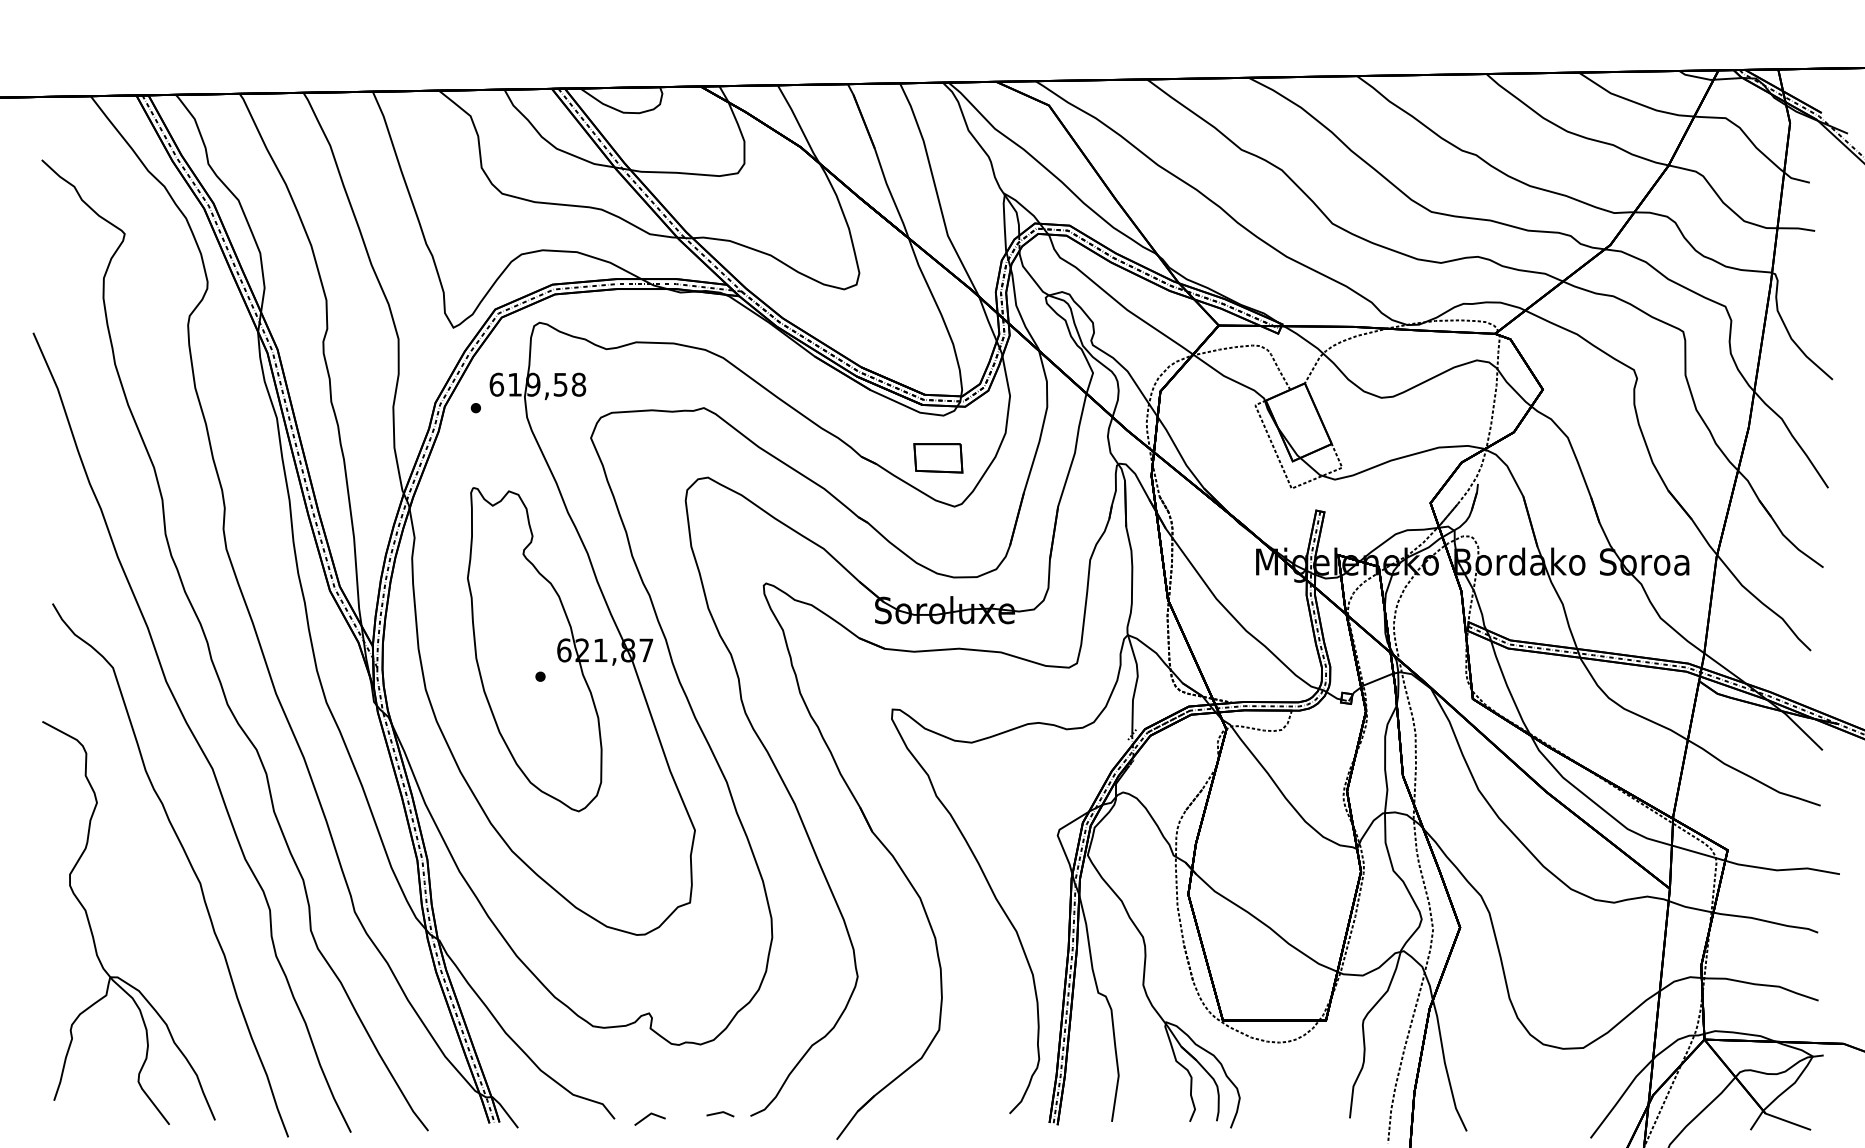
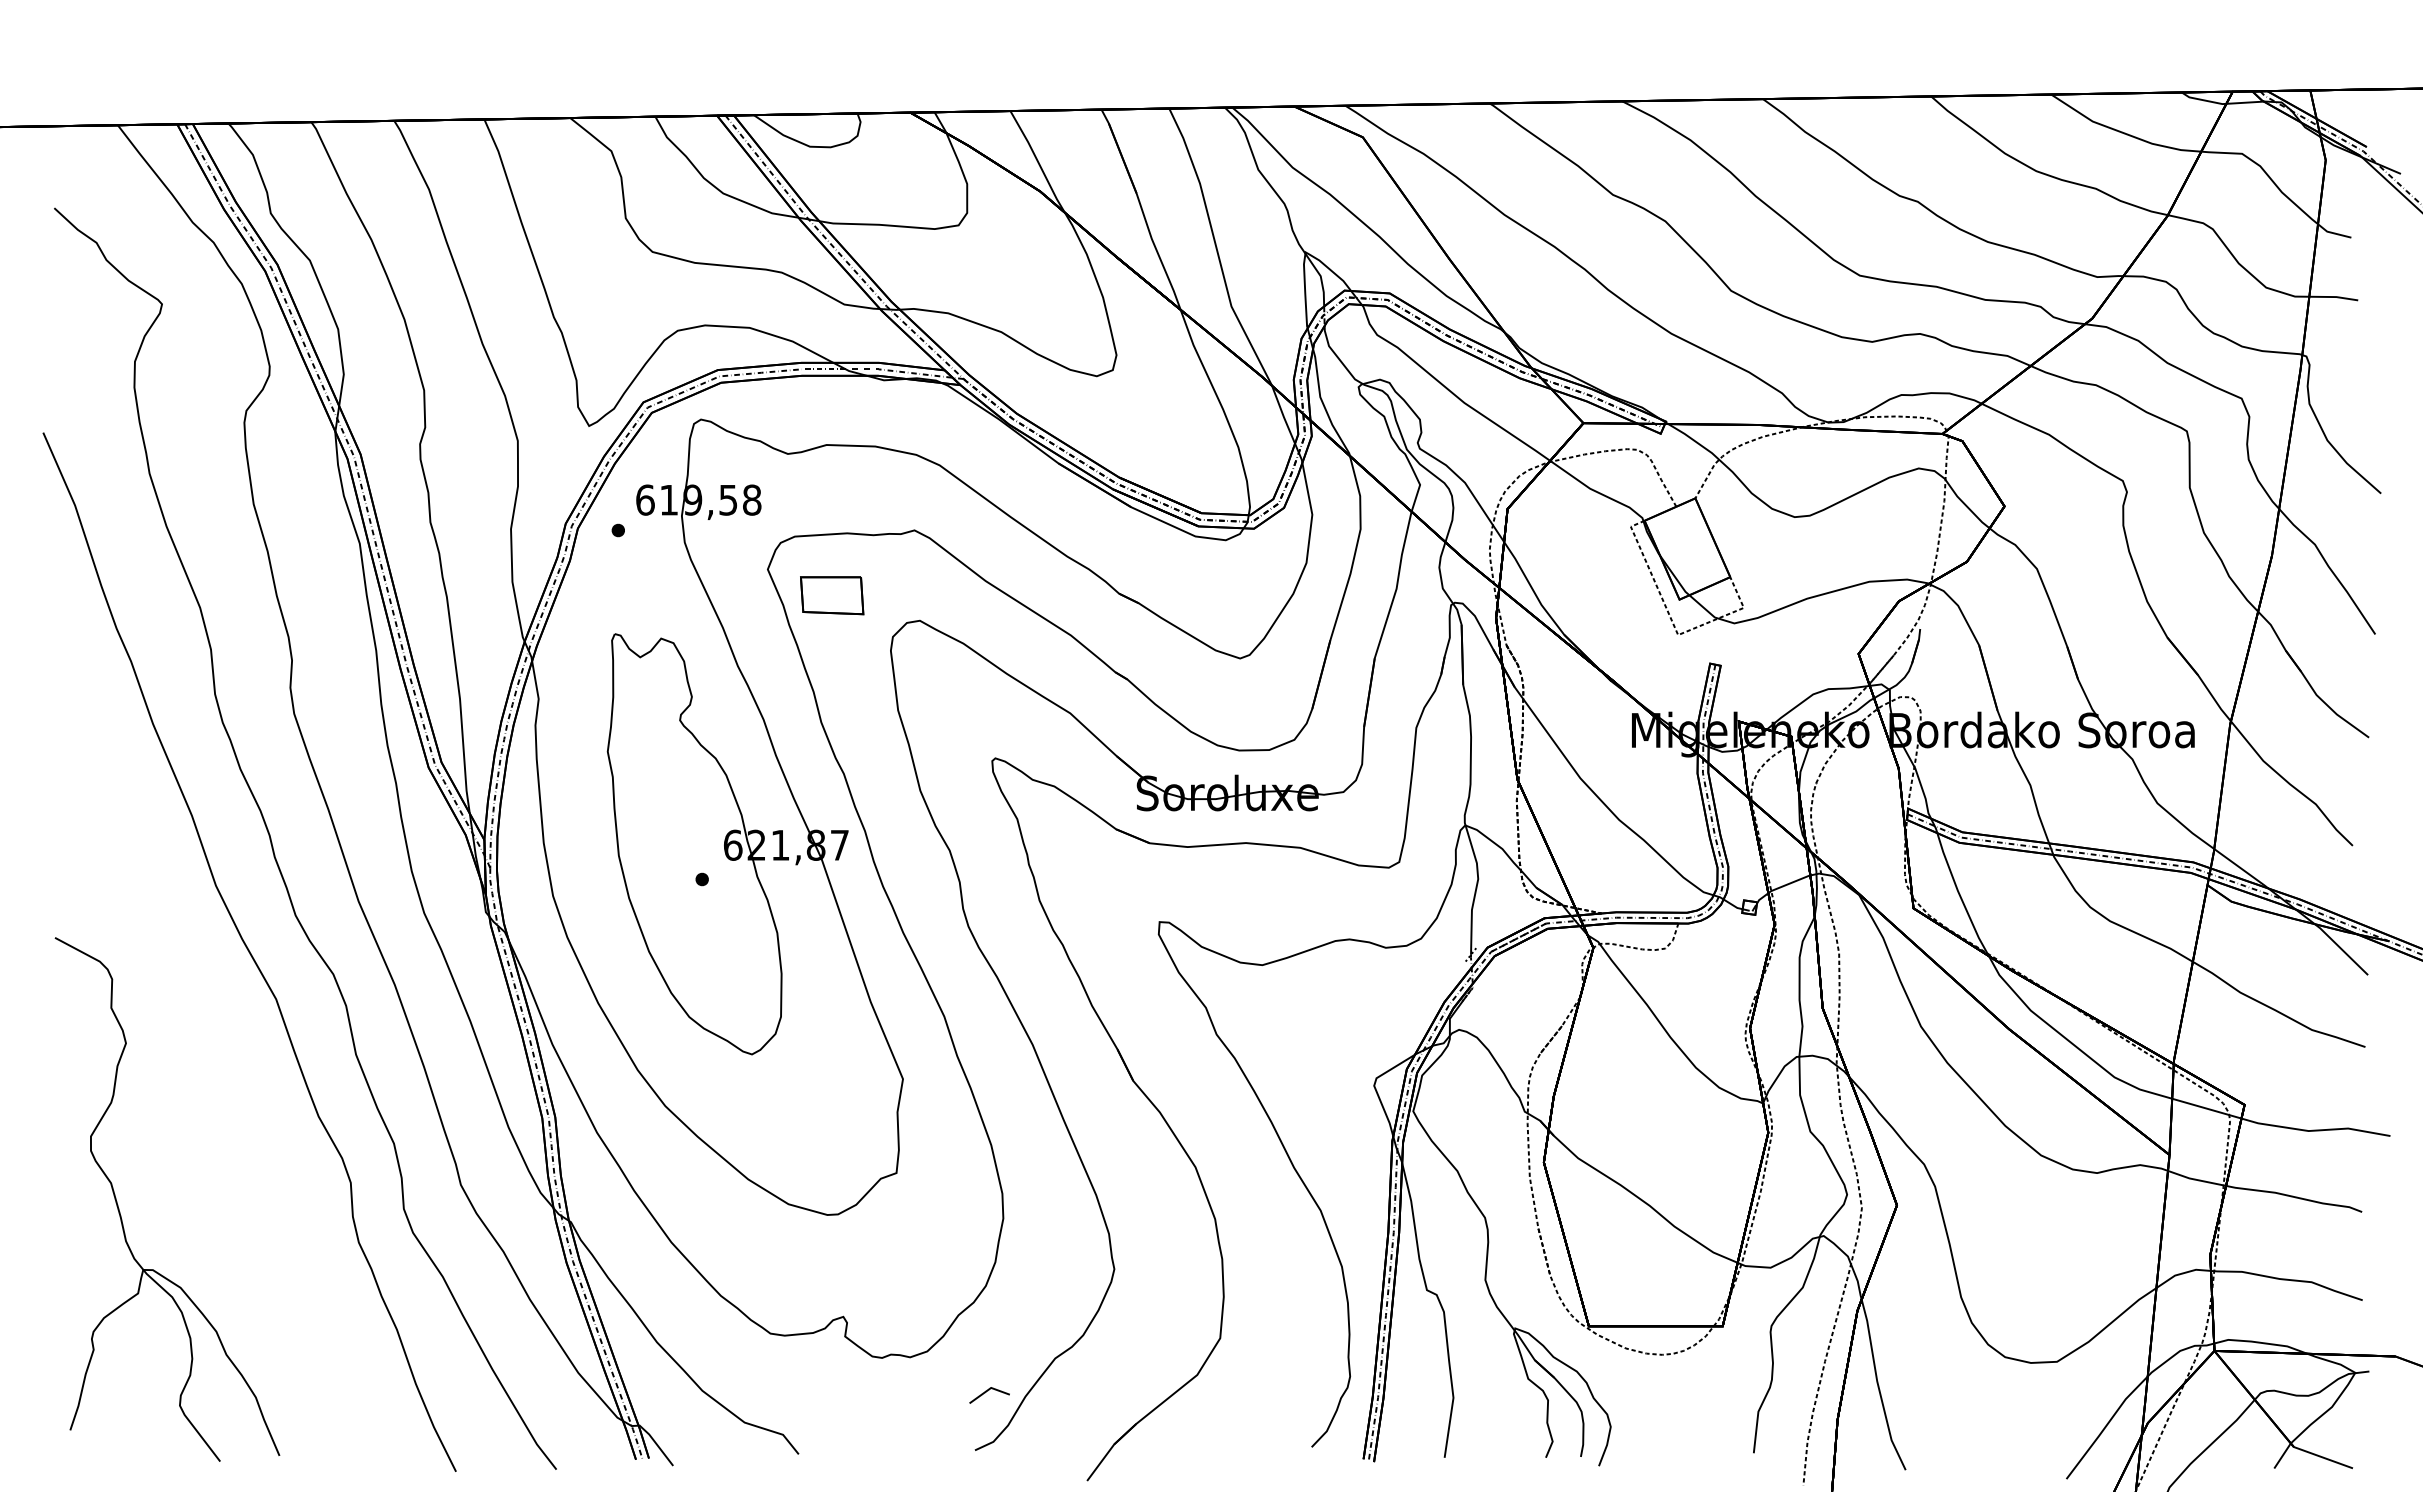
part: (938, 458) -> (832, 595), moved
curve: (188, 860) -> (244, 1118), removed
line: (720, 1113) -> (936, 1446), removed
line: (647, 1117) -> (986, 1392), moved

